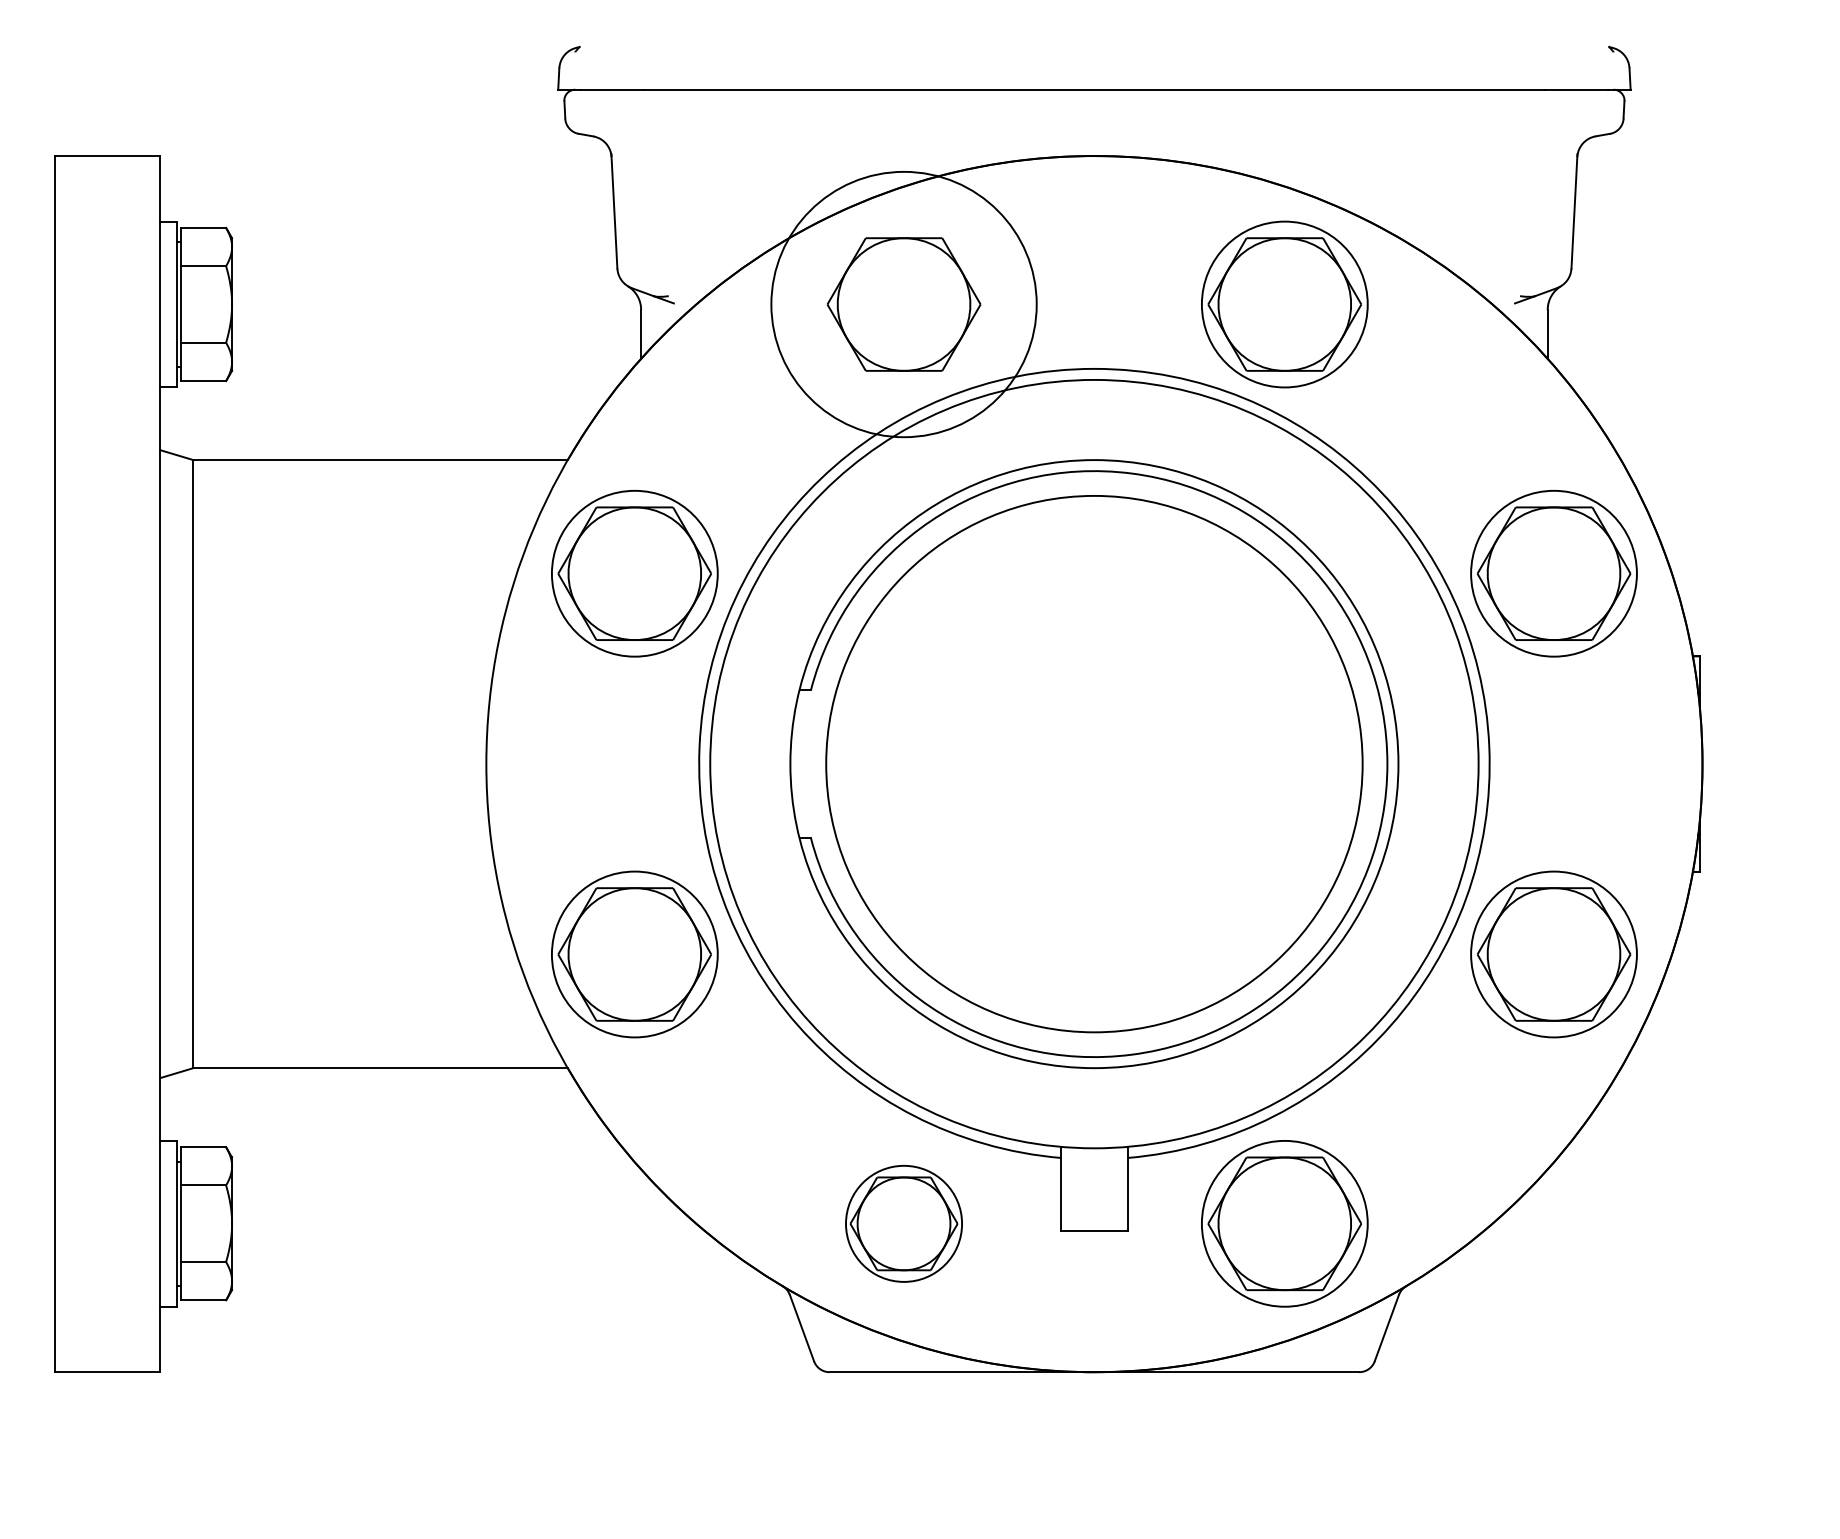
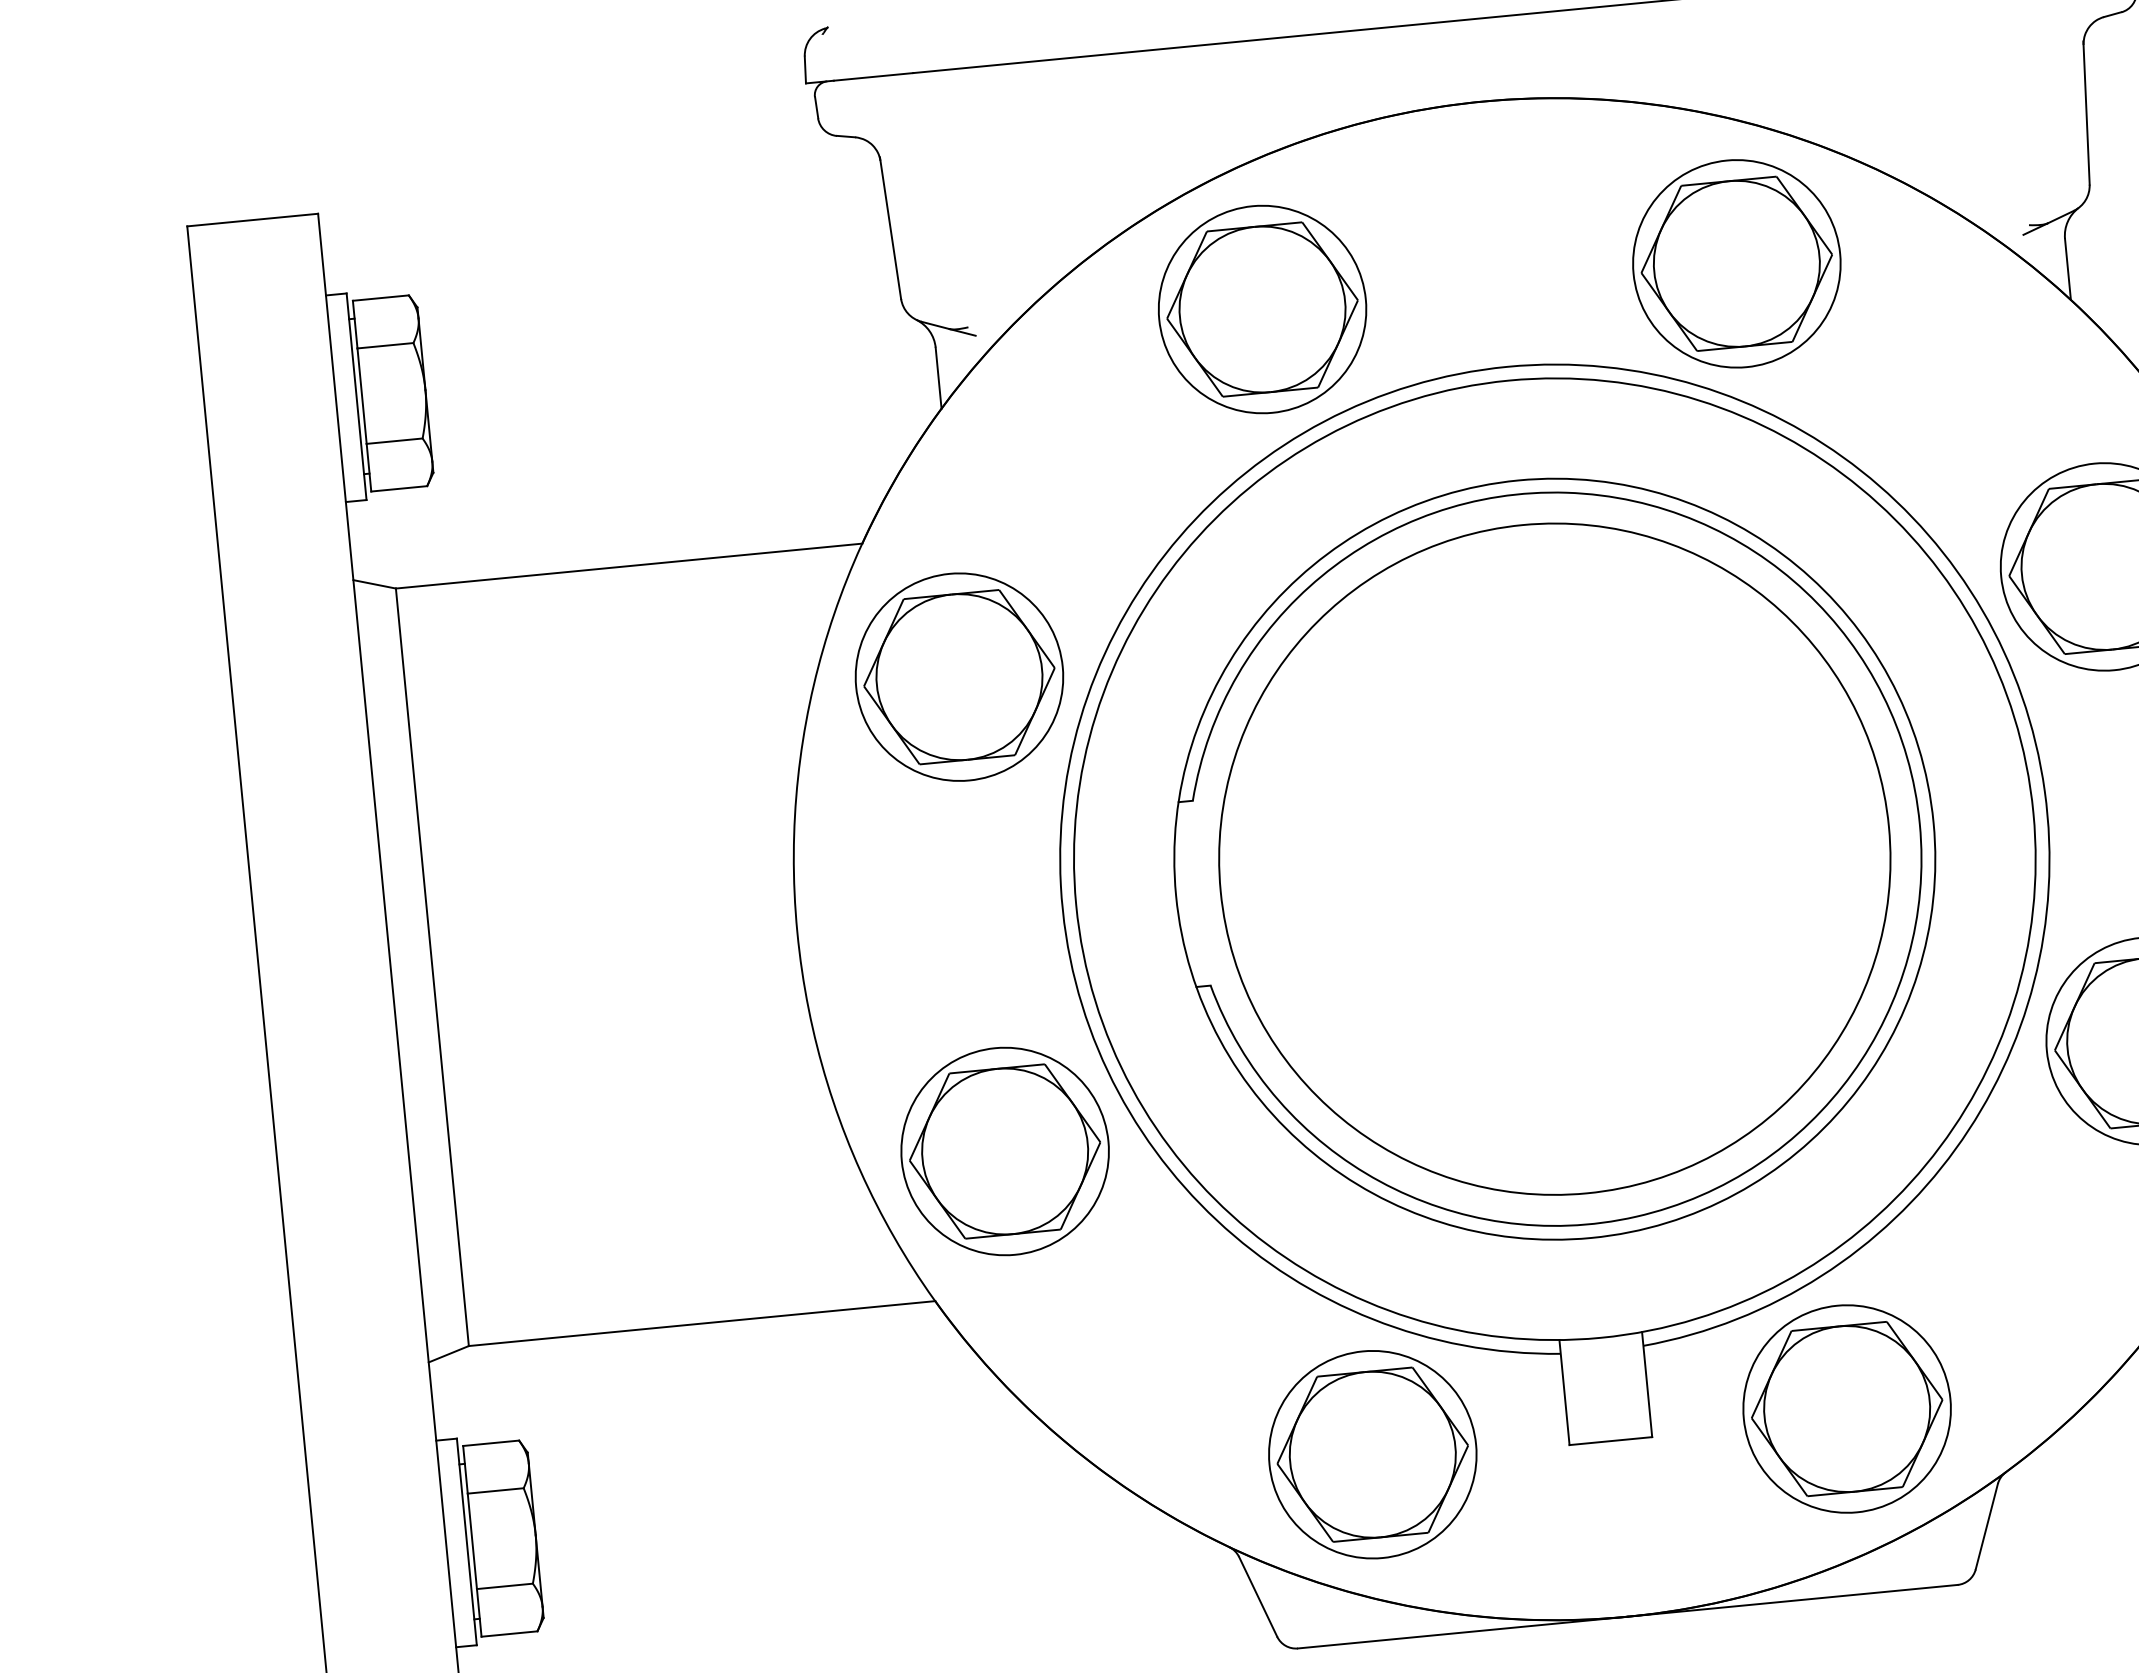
circle: (903, 304) -> (1261, 309), size x0.62
part: (903, 1223) -> (1372, 1454), size x1.43

